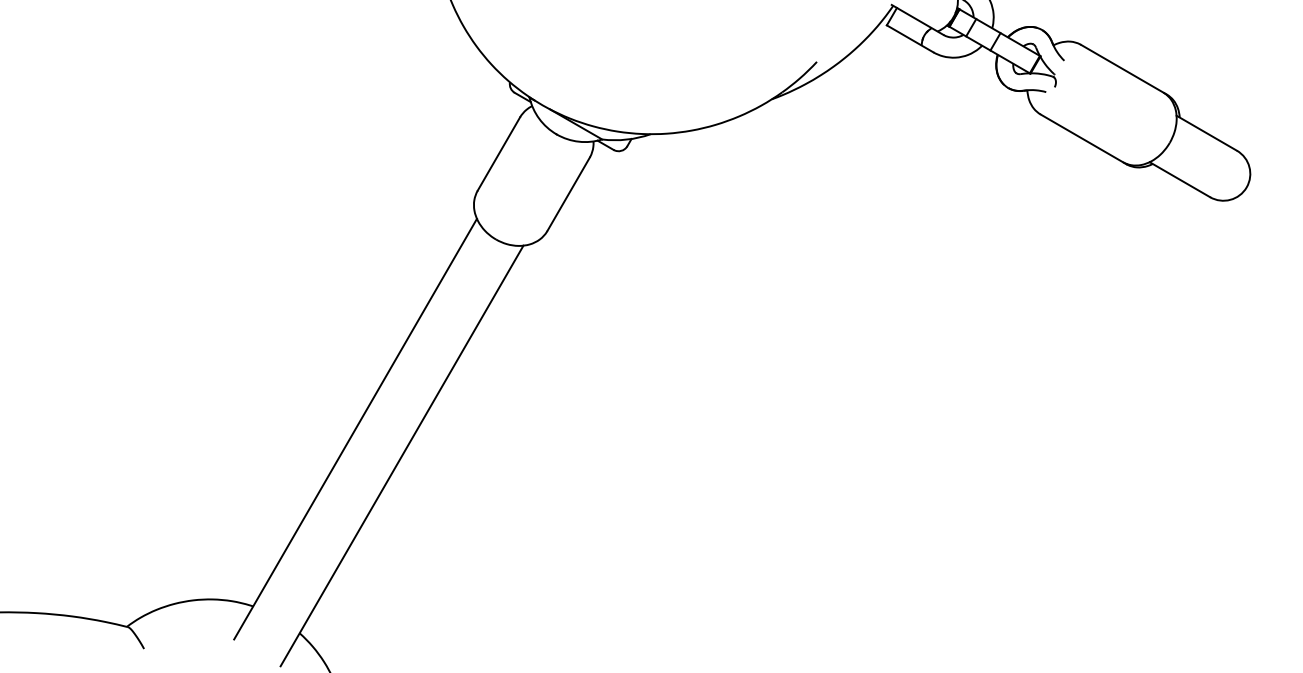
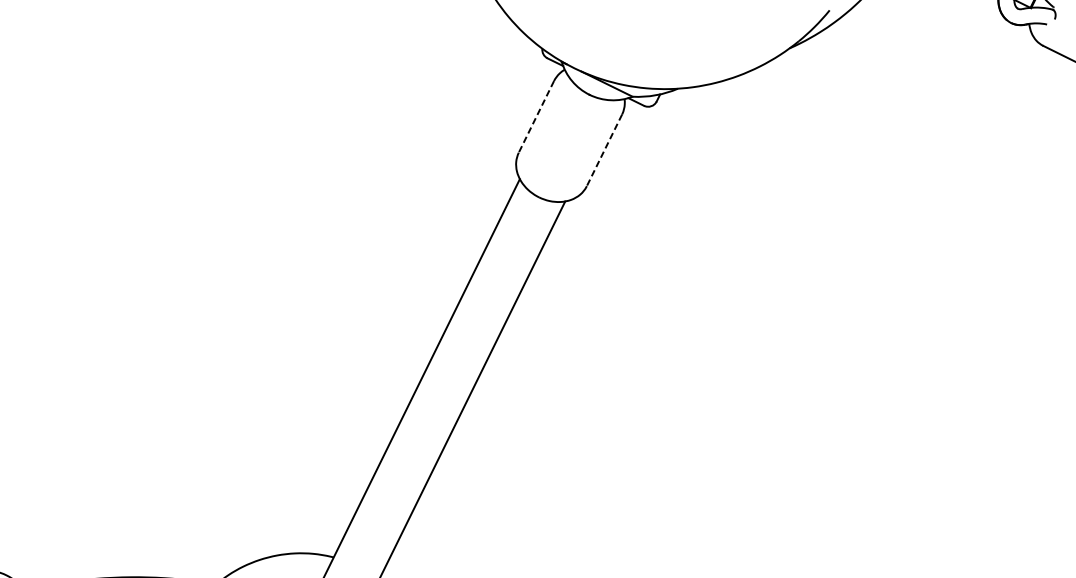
line: (498, 154) -> (536, 117), solid -> dashed
line: (568, 194) -> (604, 150), solid -> dashed

